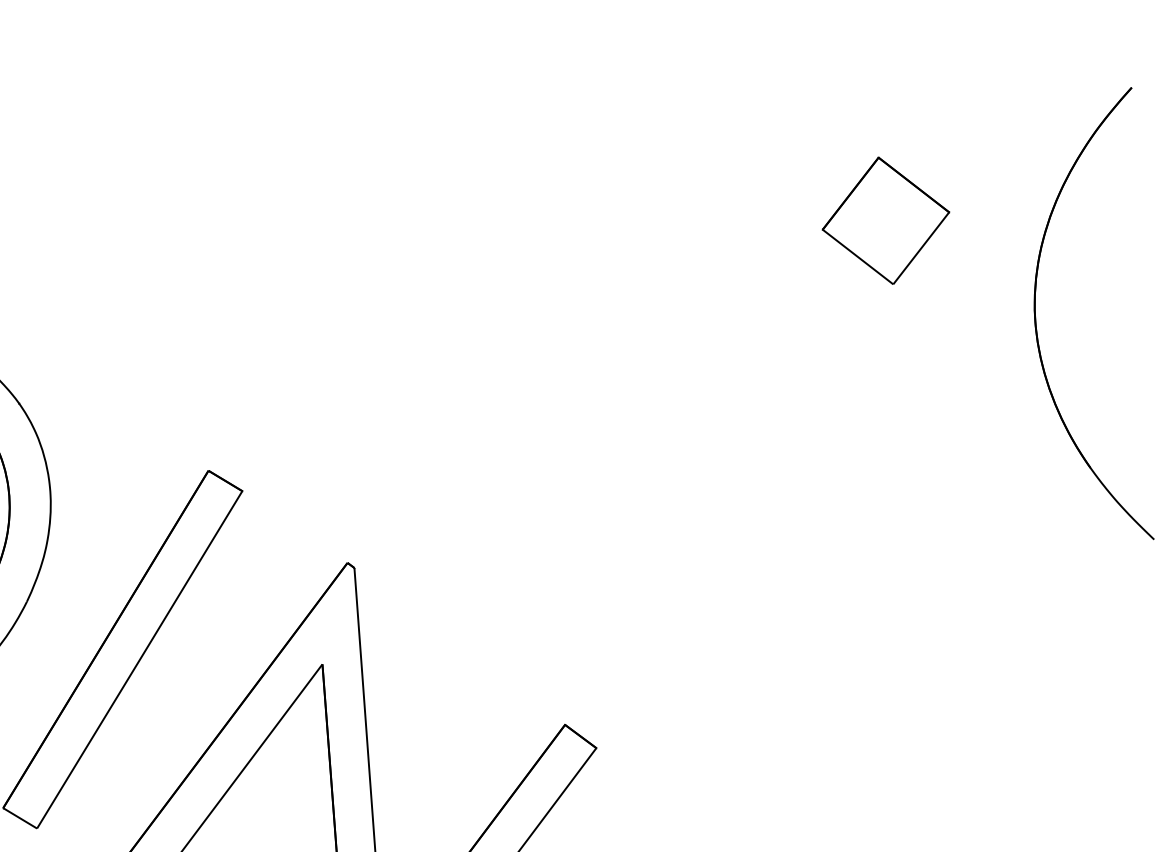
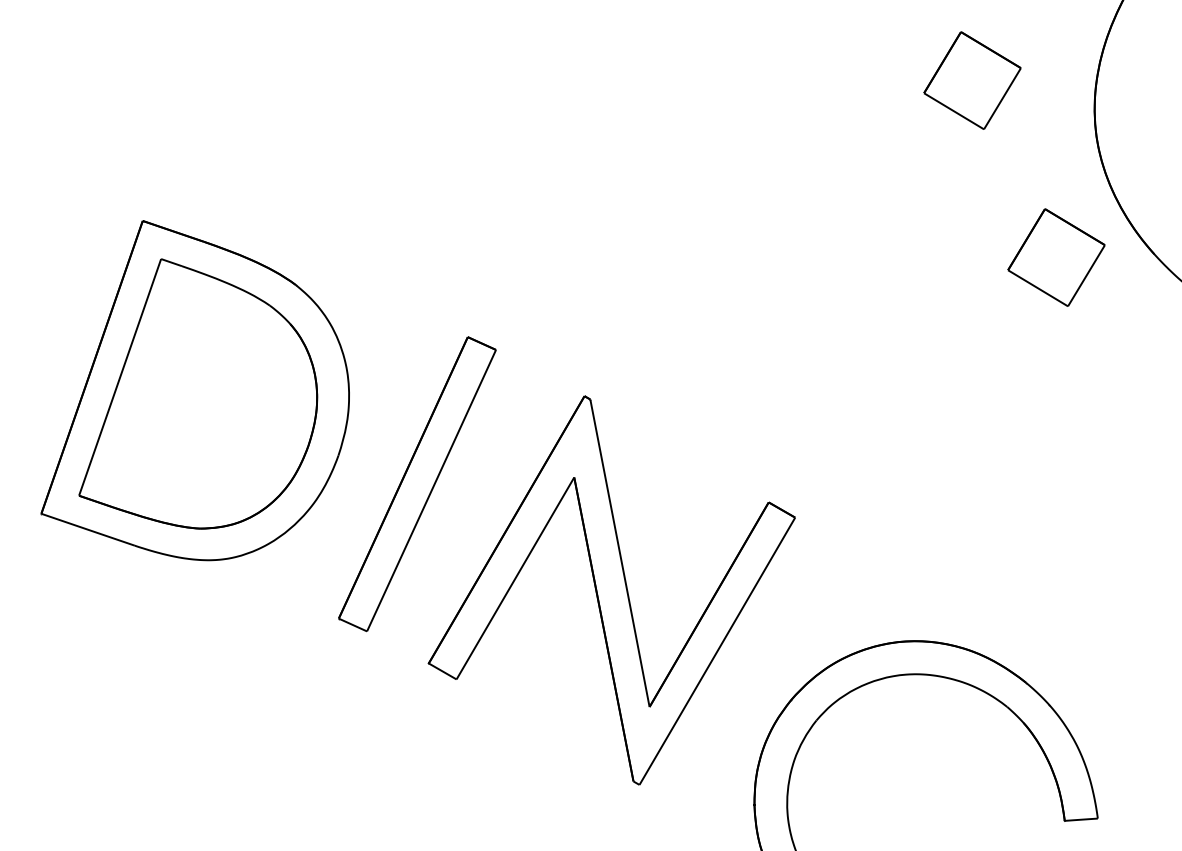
part: (966, 457) -> (1056, 257), added

